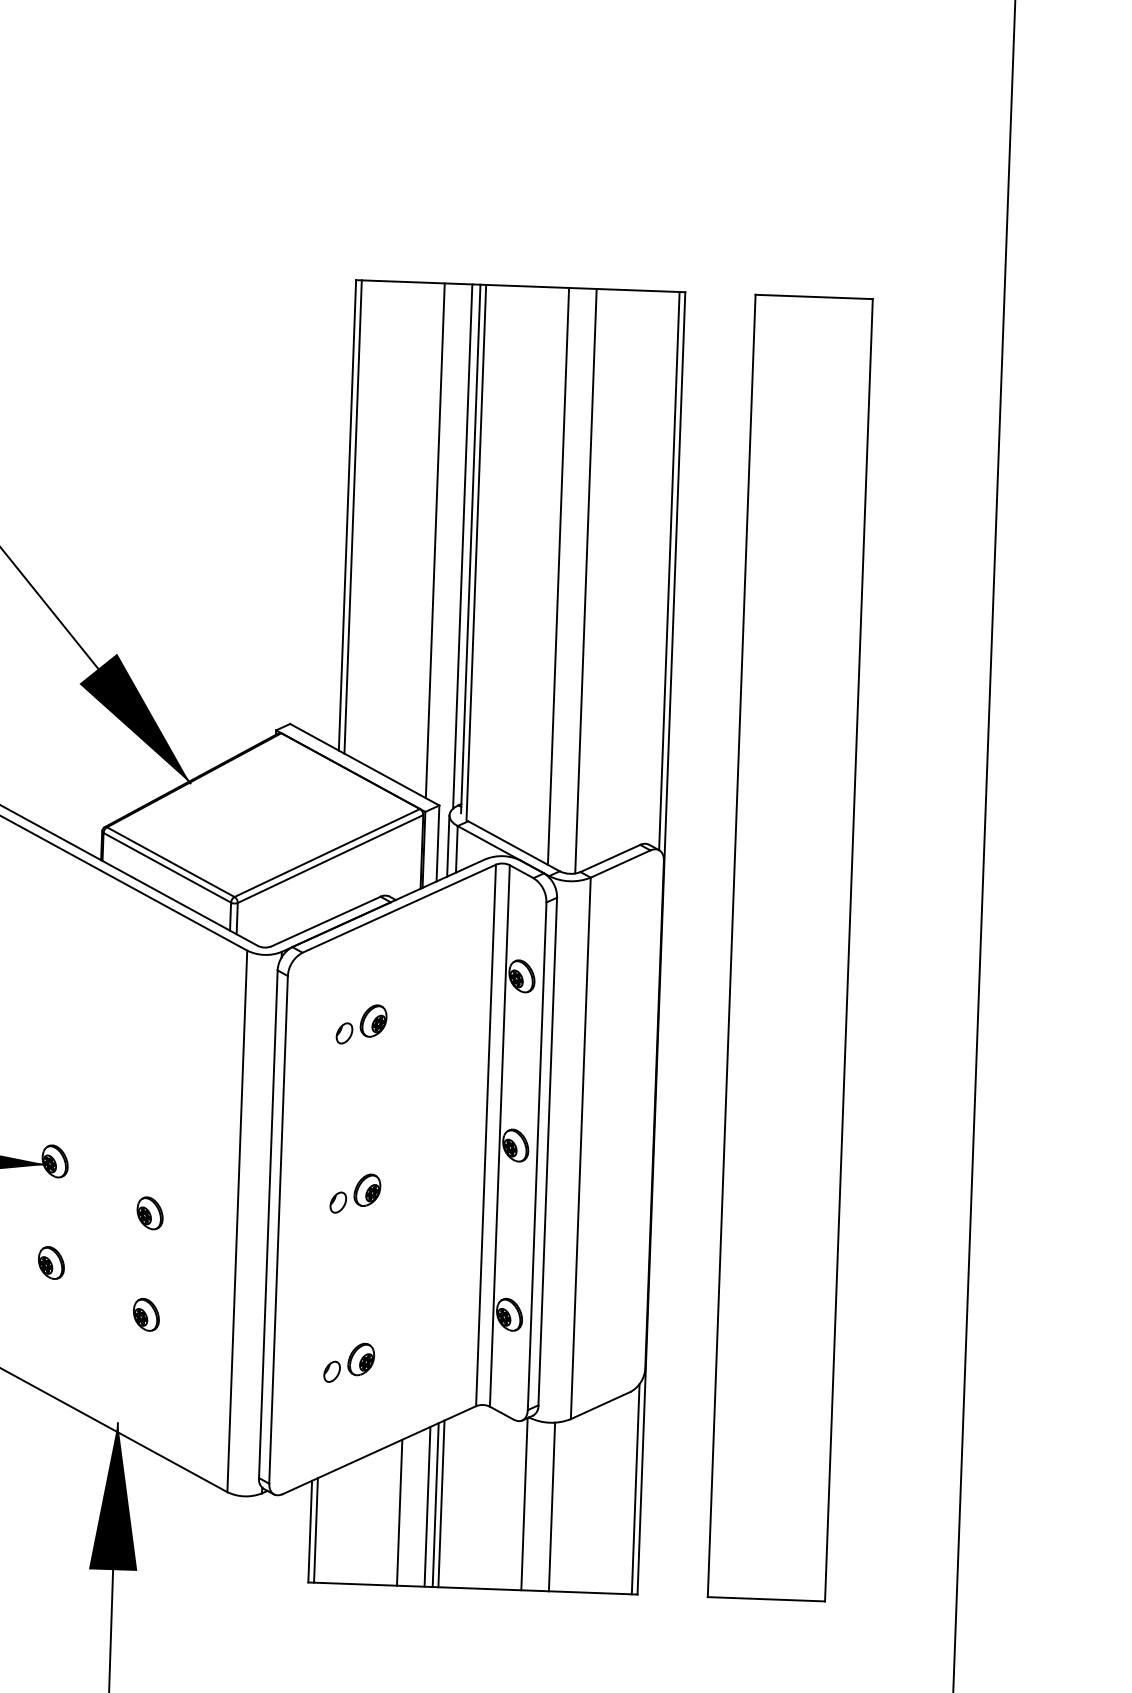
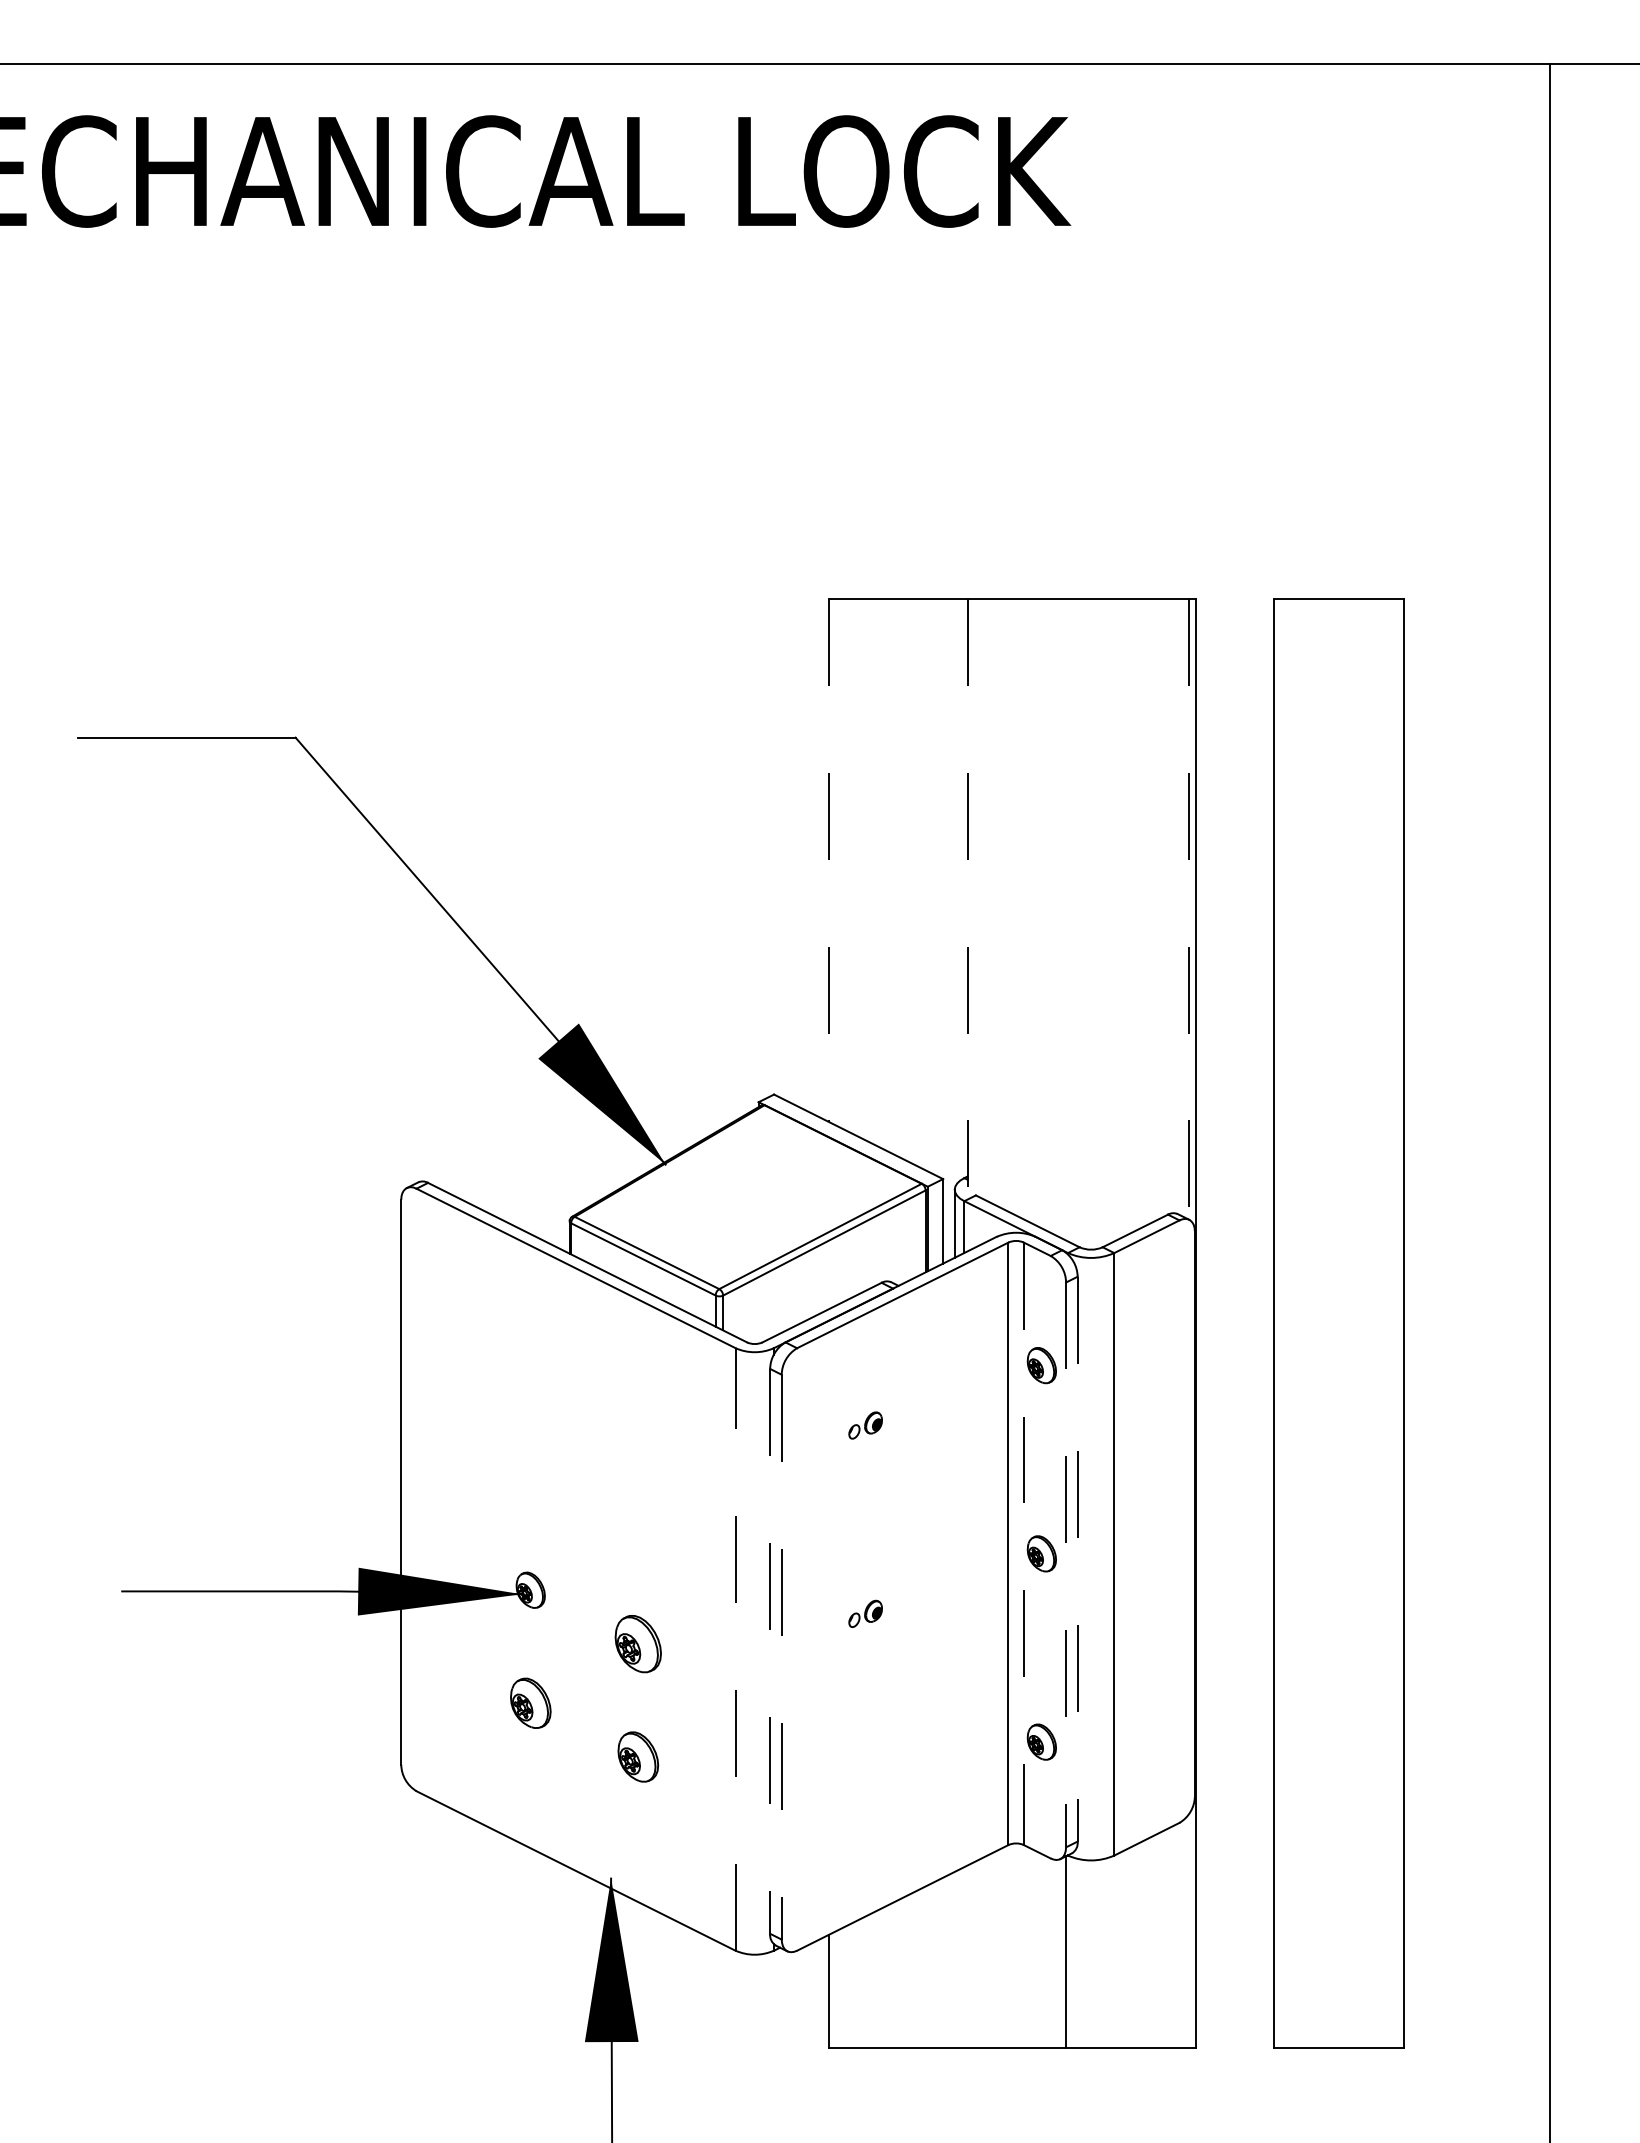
line: (347, 515) -> (829, 860), solid -> dashed
line: (353, 516) -> (835, 861), removed
line: (435, 540) -> (927, 884), removed
line: (462, 546) -> (958, 890), removed
line: (470, 549) -> (967, 893), solid -> dashed
line: (475, 552) -> (973, 896), removed
line: (669, 571) -> (1189, 909), solid -> dashed
line: (558, 576) -> (1066, 919), removed
line: (585, 580) -> (1096, 923), removed
part: (361, 1024) -> (865, 1425), size x0.6
line: (499, 1136) -> (1023, 1544), solid -> dashed
line: (547, 1151) -> (1077, 1559), solid -> dashed
line: (537, 1156) -> (1066, 1565), solid -> dashed
part: (355, 1193) -> (865, 1613), size x0.6
part: (150, 1212) -> (638, 1643), size x1.6
line: (237, 1220) -> (735, 1648), solid -> dashed
line: (268, 1224) -> (770, 1651), solid -> dashed
line: (278, 1230) -> (781, 1657), solid -> dashed
part: (51, 1262) -> (530, 1702), size x1.4
part: (146, 1314) -> (638, 1756), size x1.4
part: (349, 1362) -> (865, 1801), removed
line: (636, 1488) -> (1189, 1930), removed
line: (441, 1503) -> (973, 1954), removed
line: (435, 1504) -> (967, 1956), removed
line: (427, 1506) -> (958, 1958), removed
line: (551, 1506) -> (1096, 1953), removed
line: (399, 1512) -> (927, 1966), removed
line: (315, 1530) -> (835, 1989), removed

